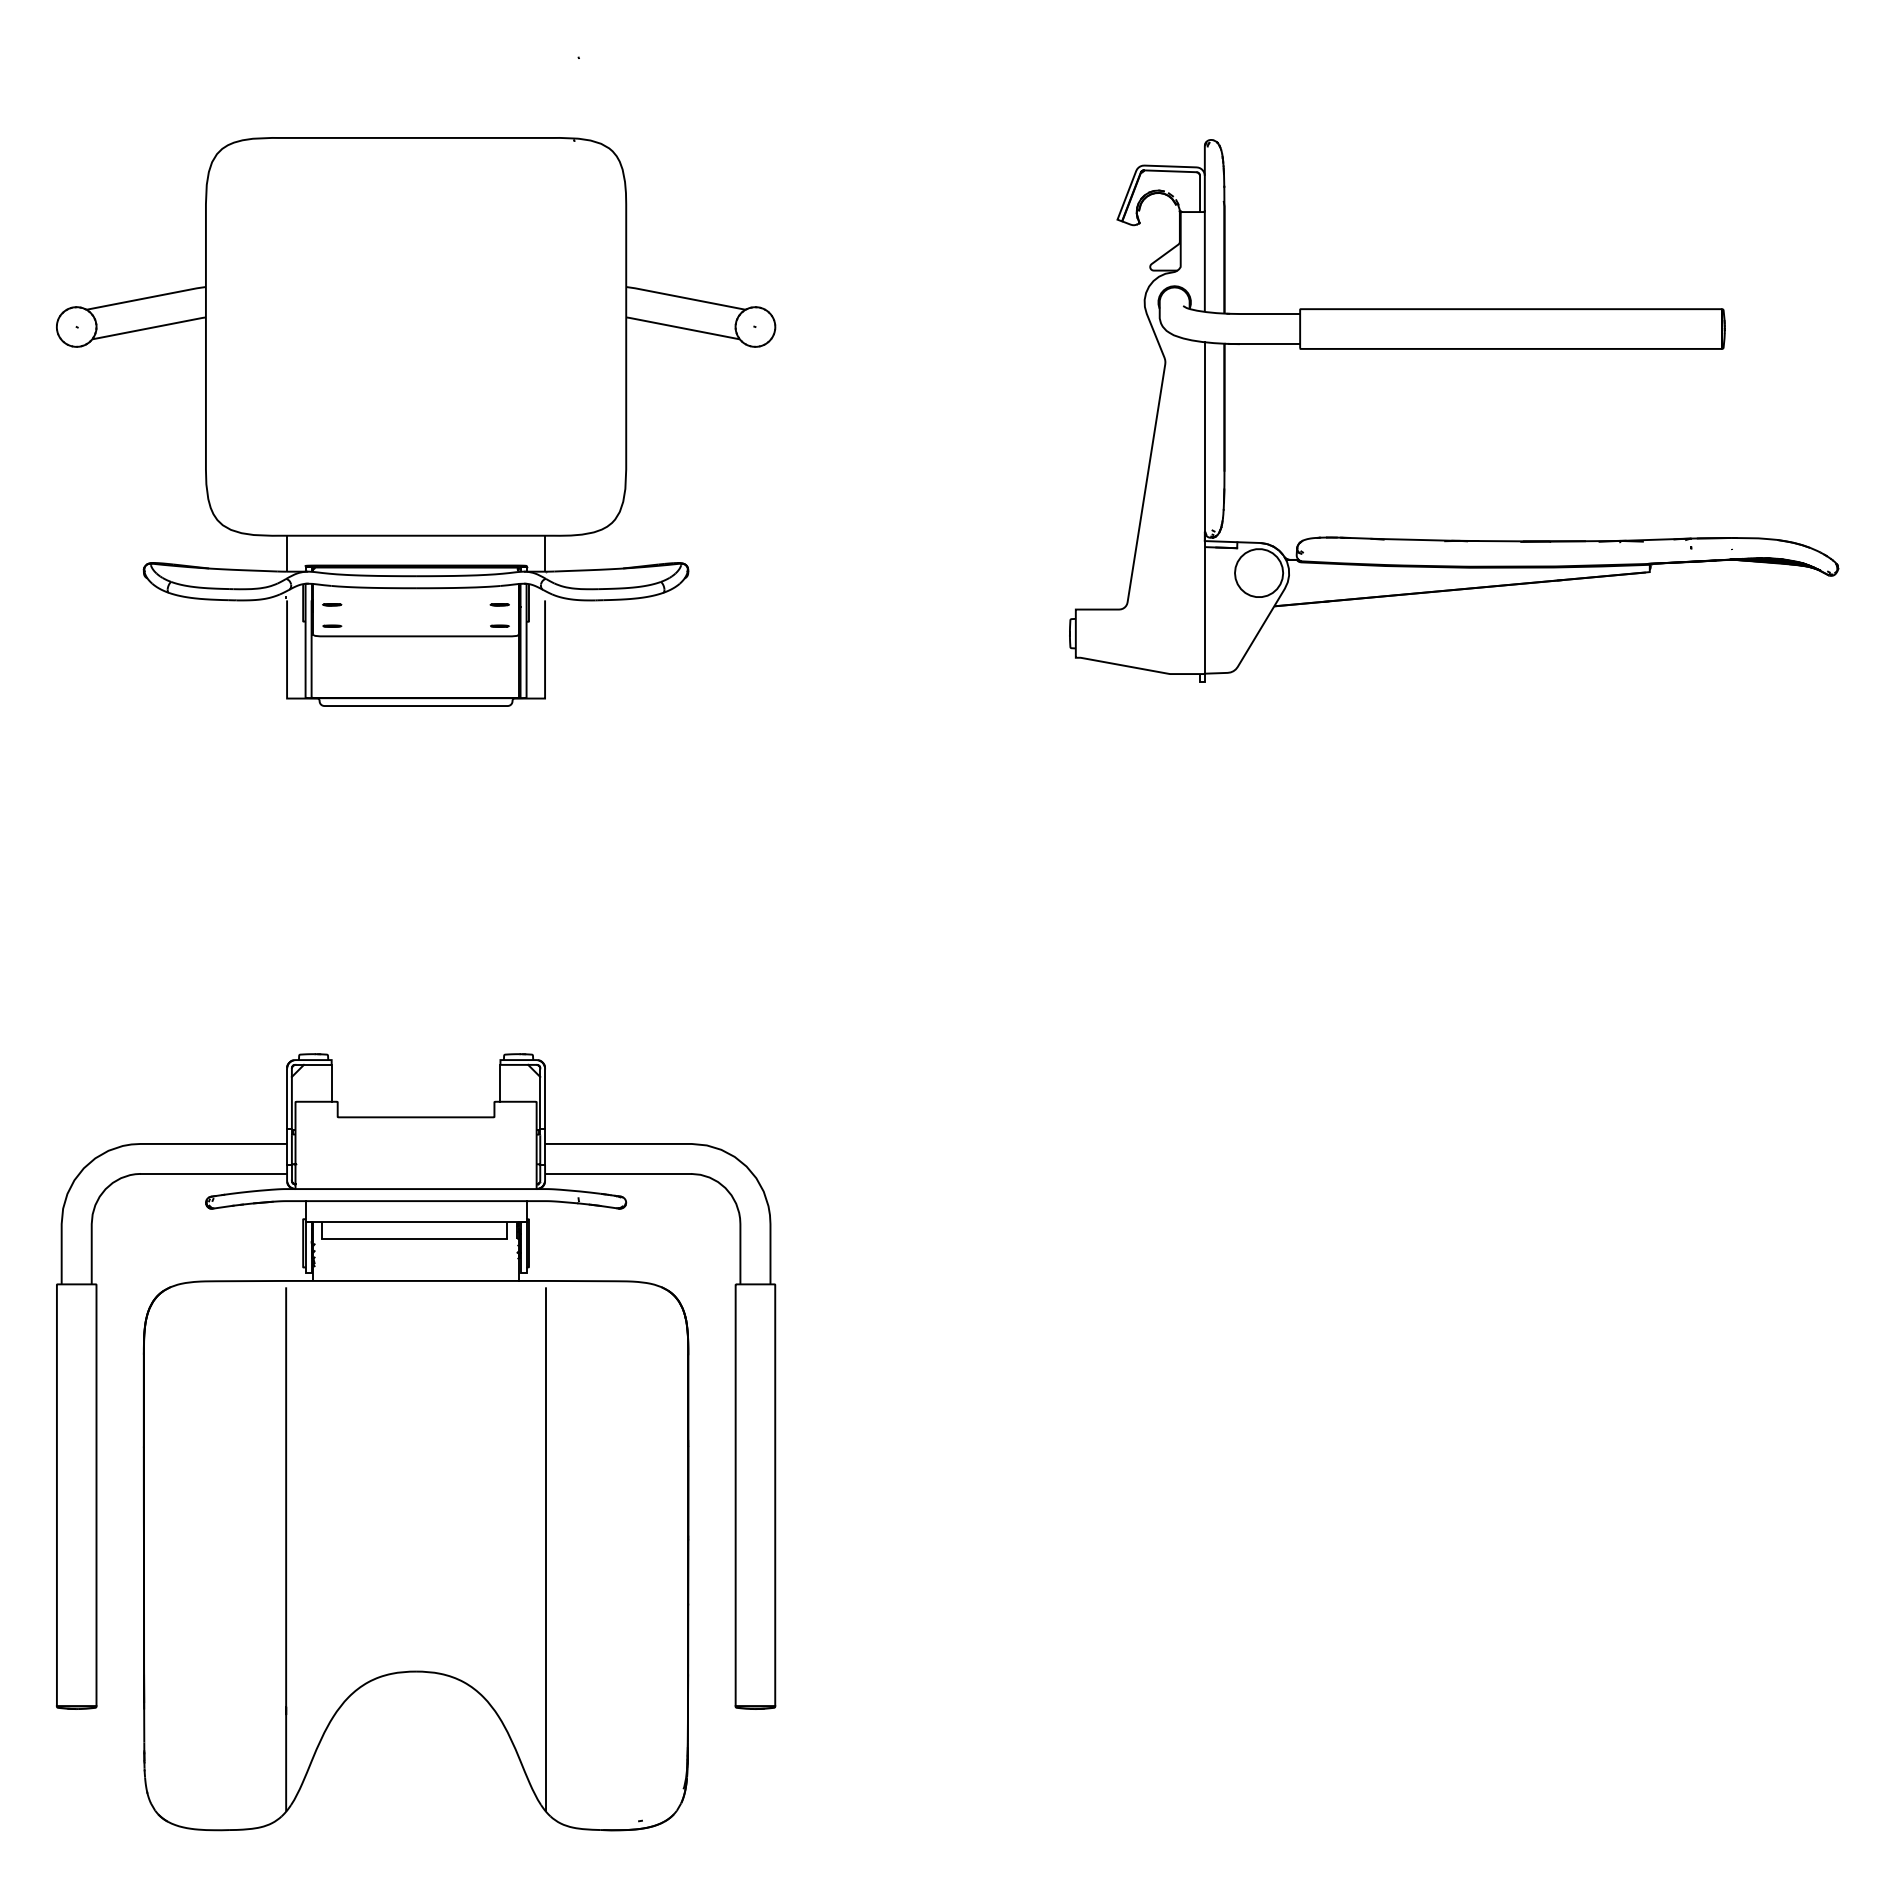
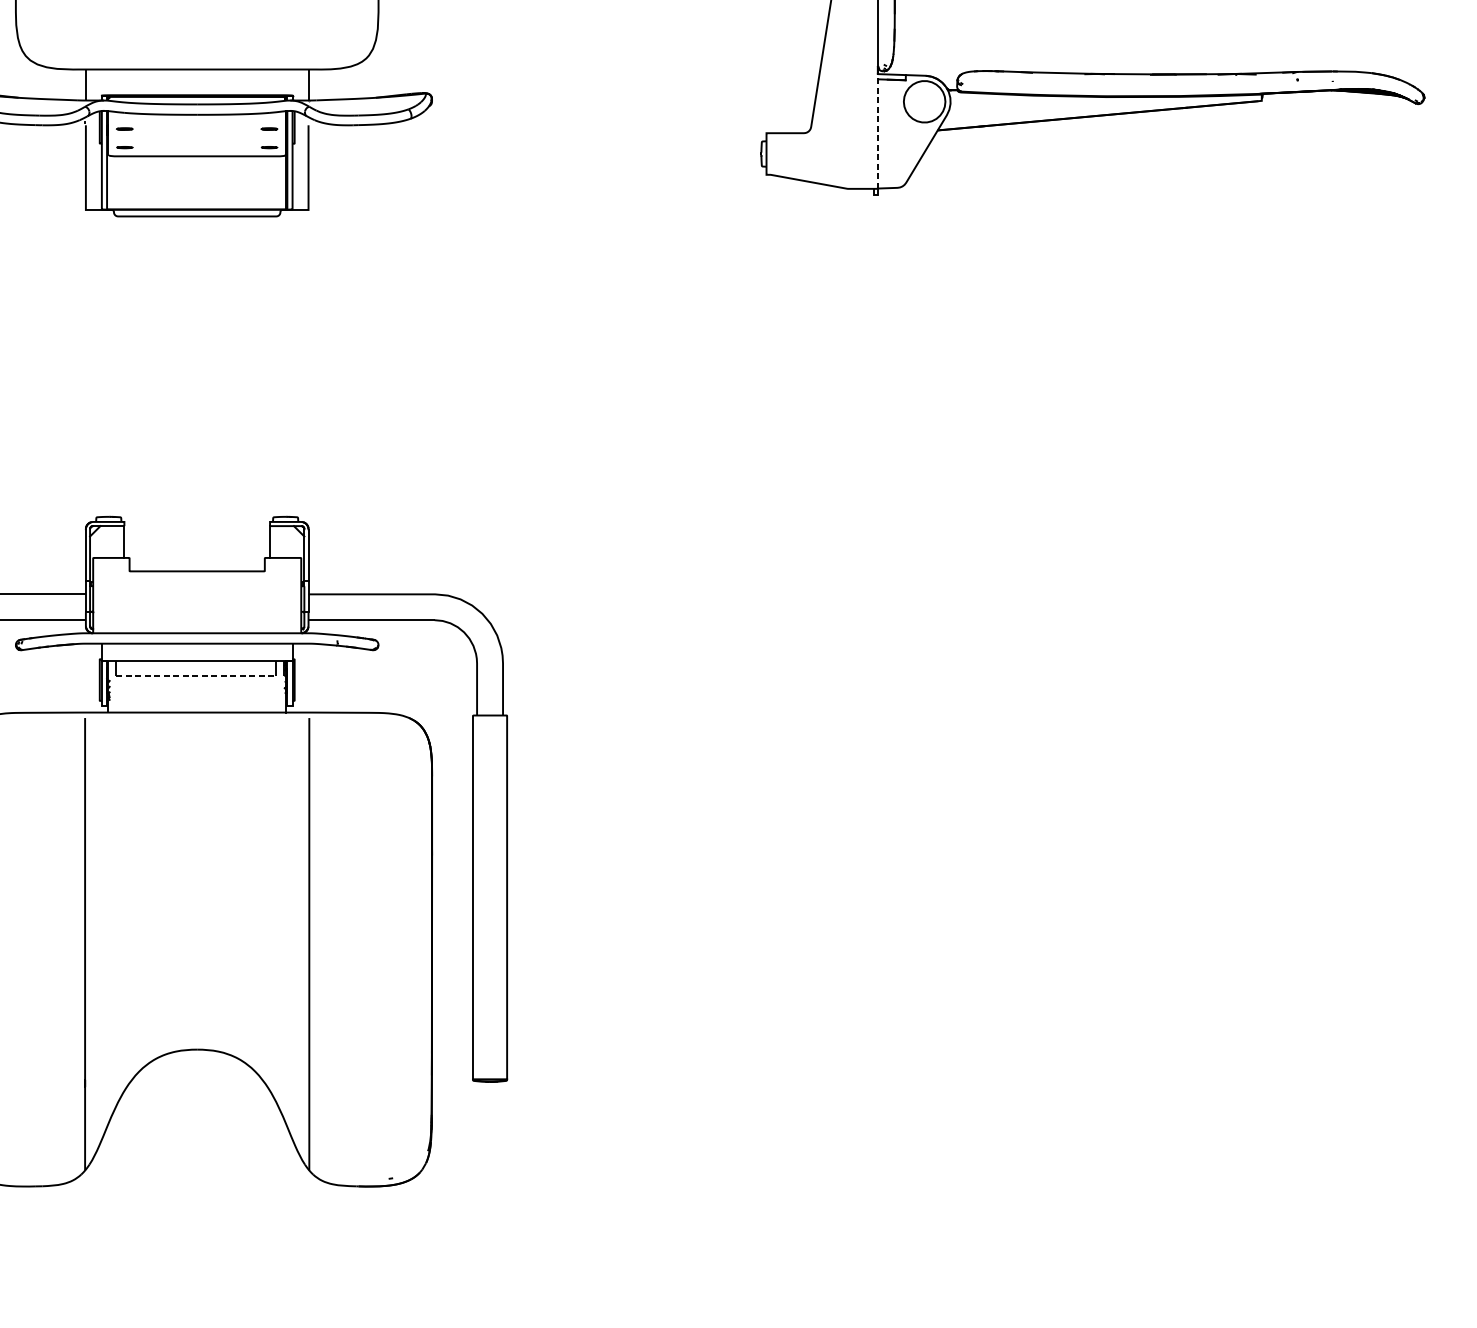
line: (1204, 602) -> (877, 127), solid -> dashed
line: (415, 1239) -> (196, 676), solid -> dashed

